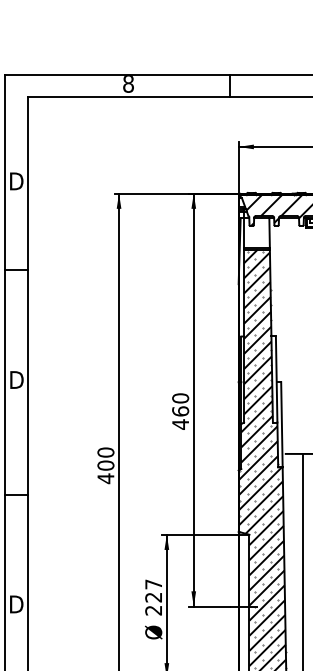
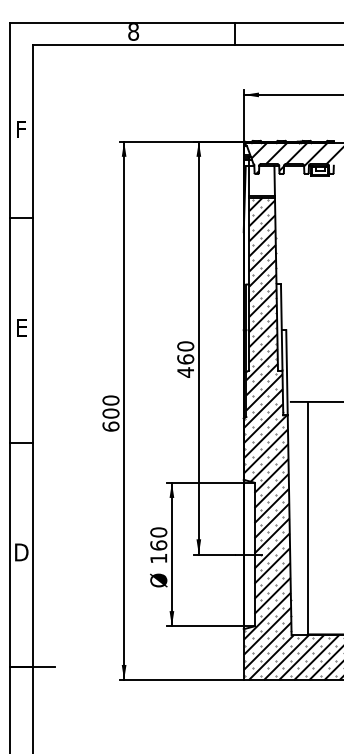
text: (16, 181) -> (21, 129), D -> F
text: (16, 379) -> (21, 327), D -> E
text: (105, 478) -> (110, 426), 400 -> 600
text: (153, 597) -> (158, 545), 227 -> 160

